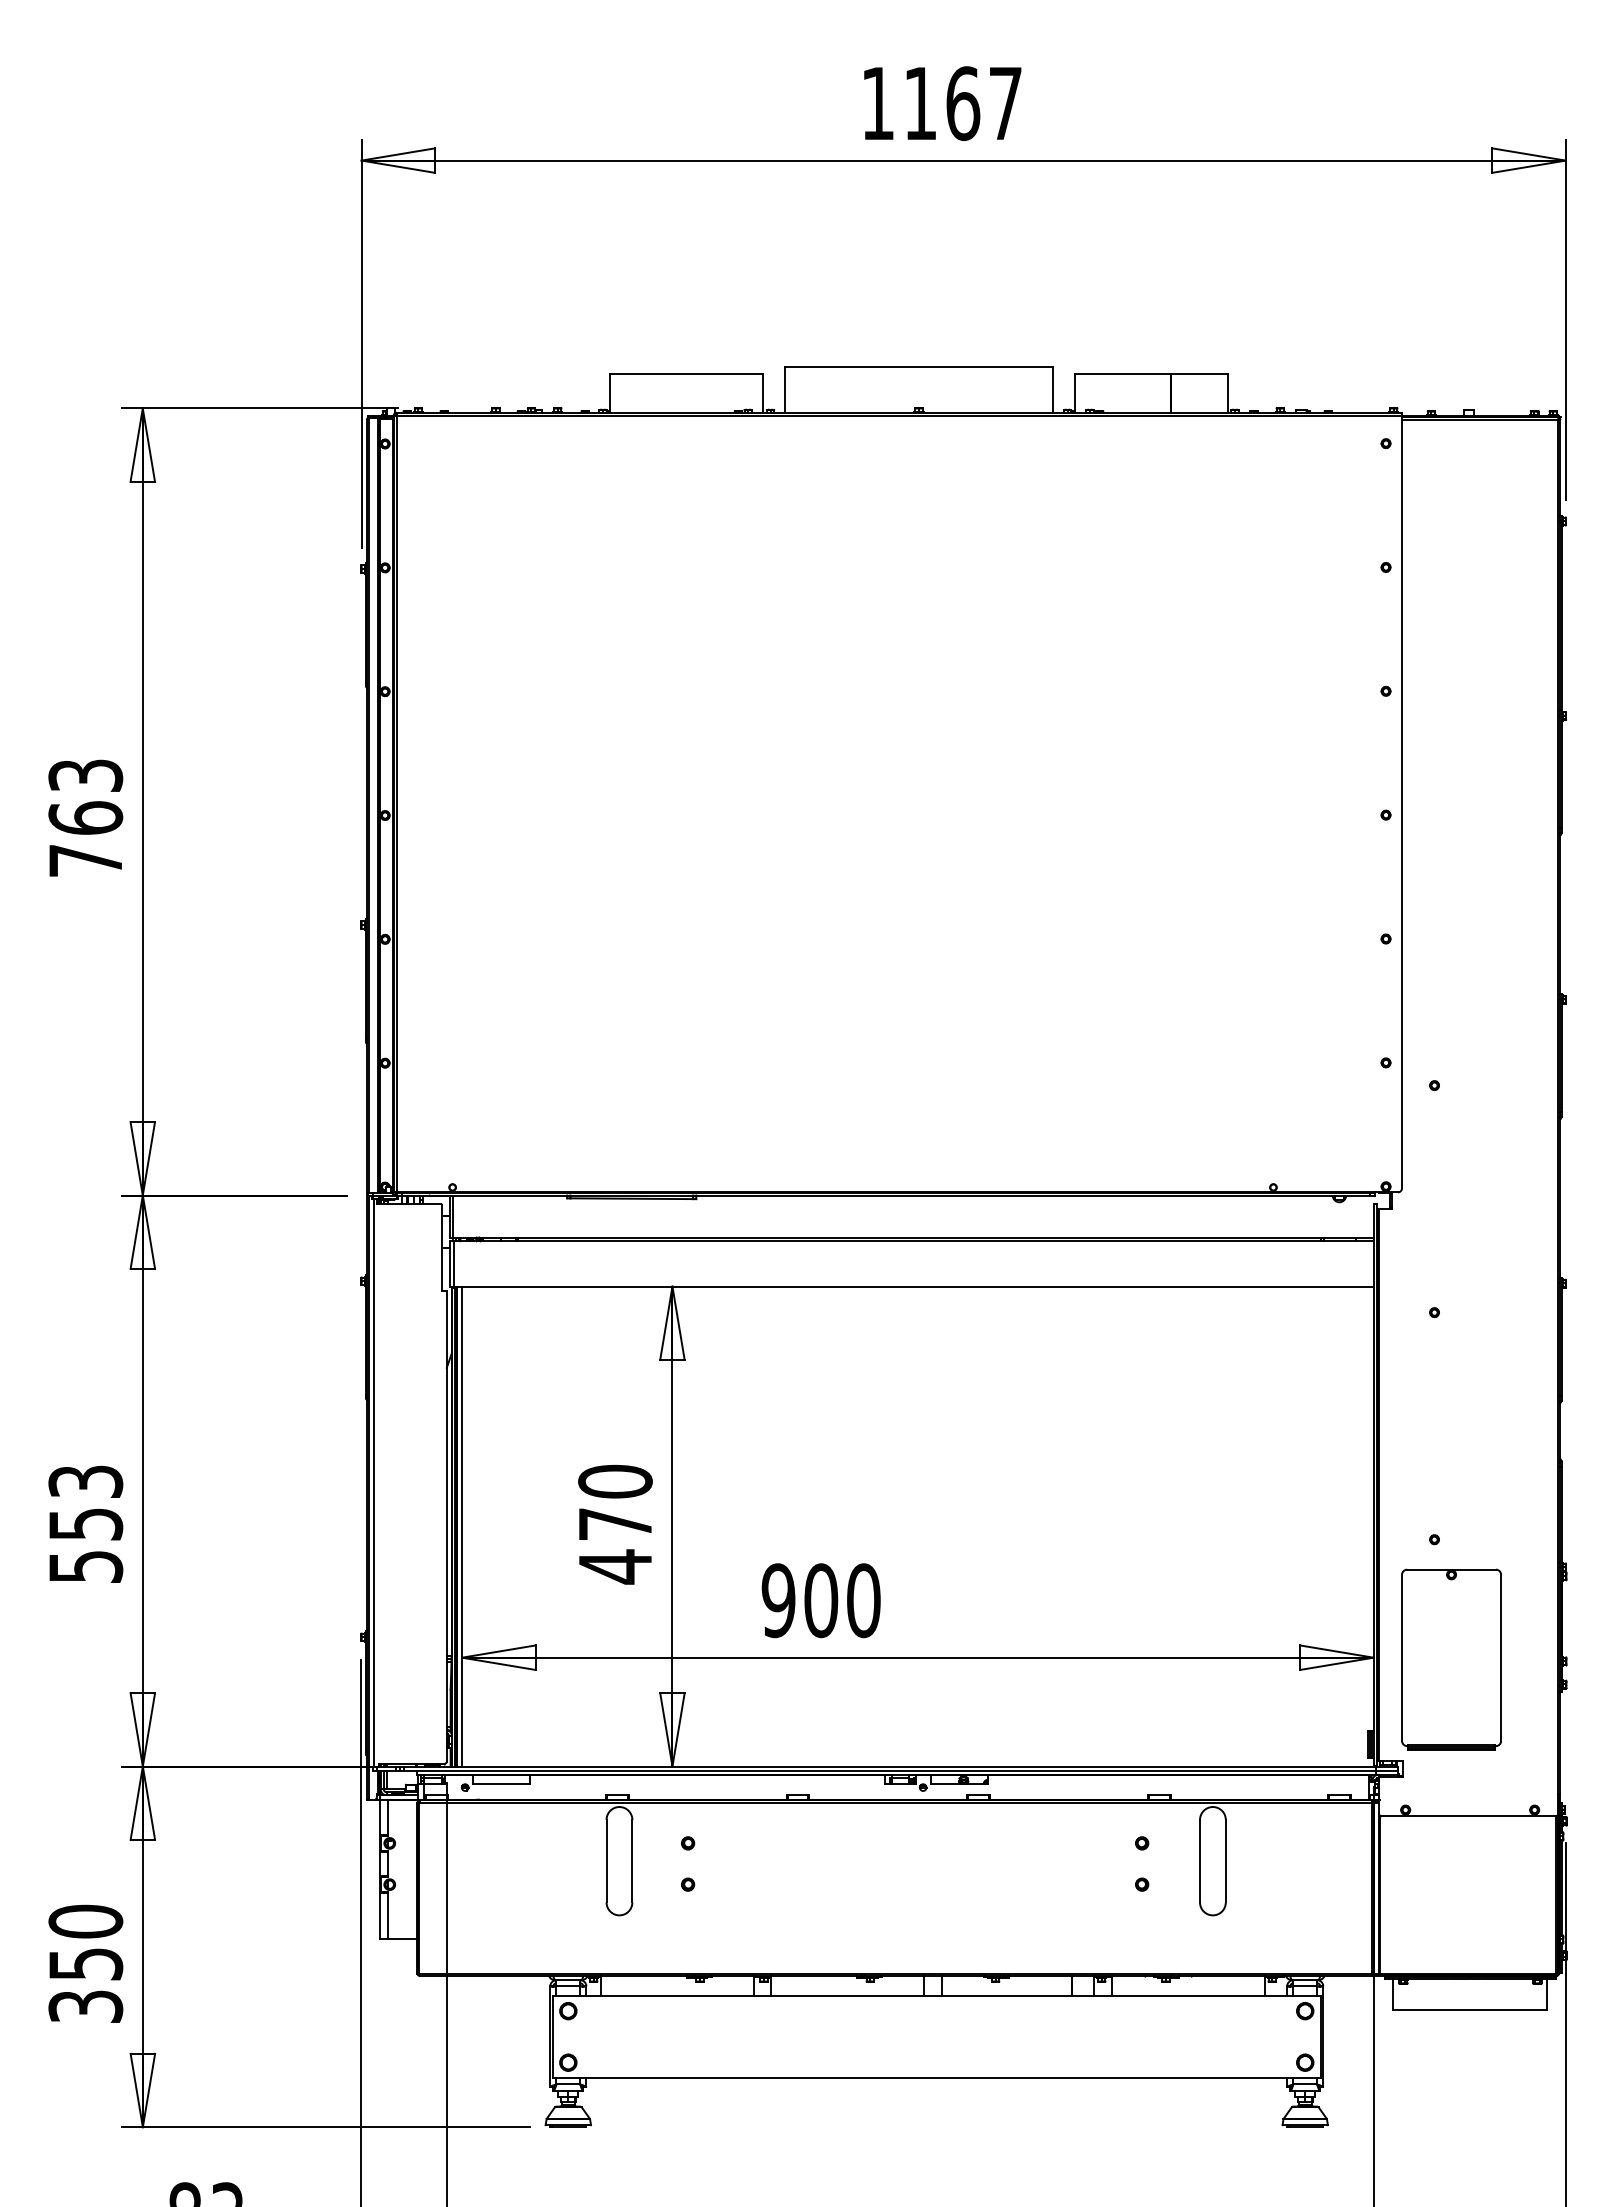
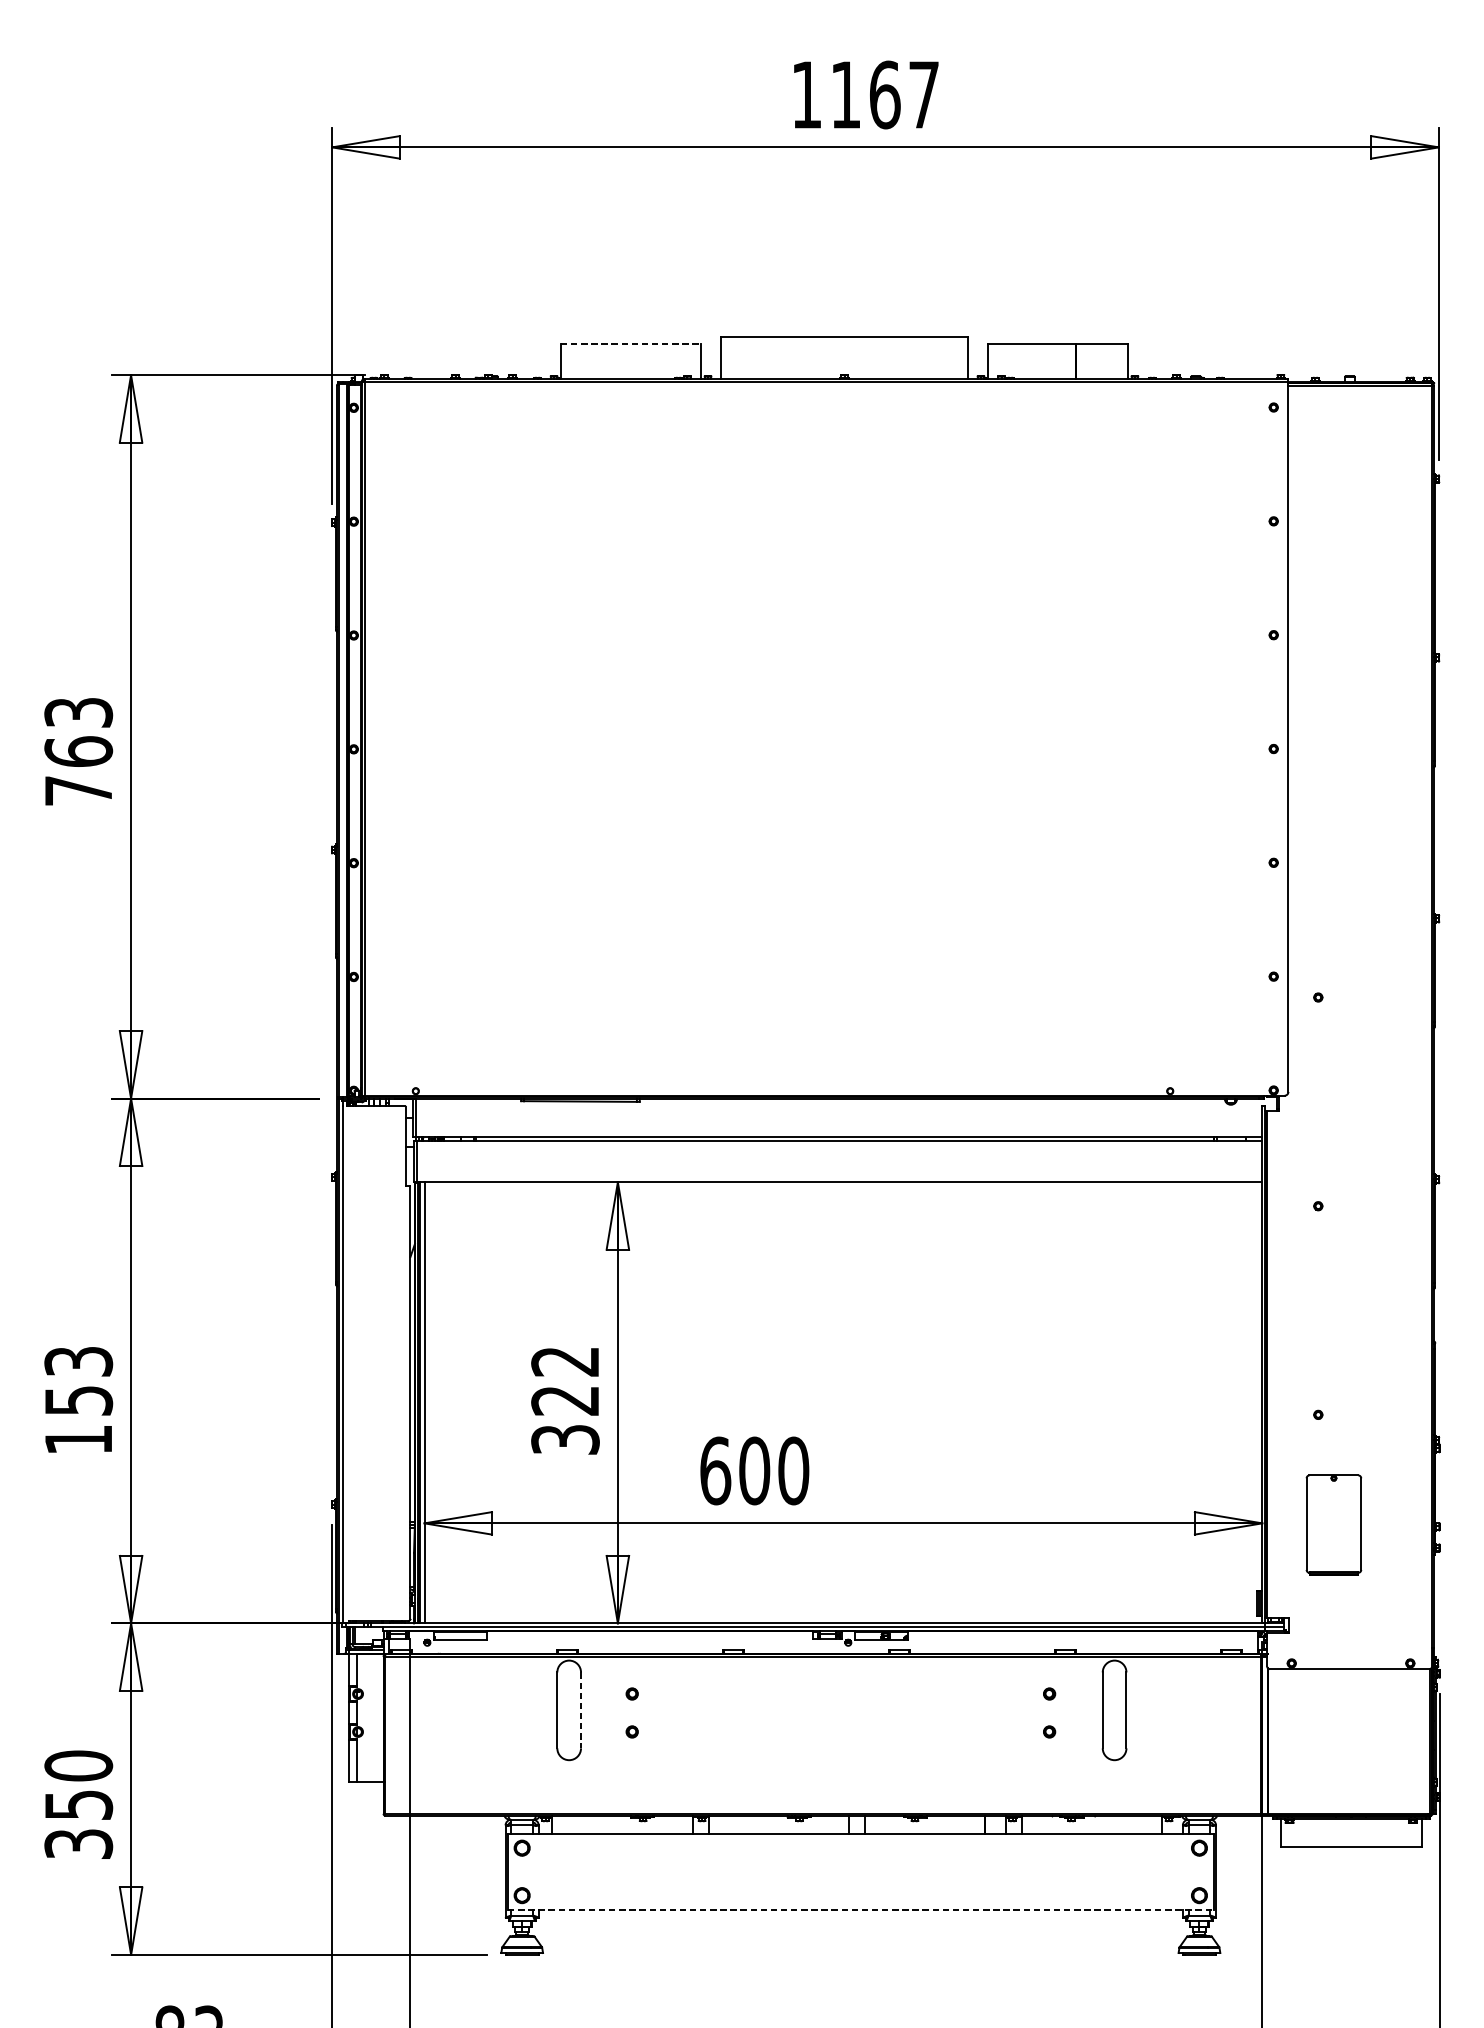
line: (687, 374) -> (631, 343), solid -> dashed
text: (615, 1524) -> (565, 1400), 470 -> 322
text: (86, 1566) -> (79, 1439), 553 -> 153
text: (778, 1600) -> (715, 1470), 900 -> 600
part: (1451, 1659) -> (1333, 1525), size x0.6
line: (632, 1861) -> (581, 1710), solid -> dashed
line: (936, 2078) -> (860, 1910), solid -> dashed

